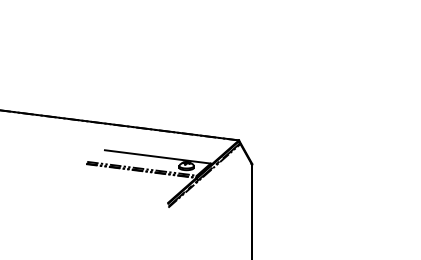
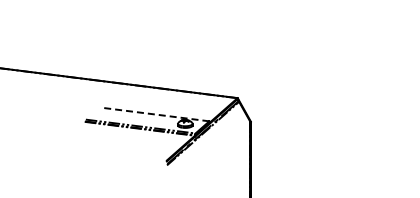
line: (157, 156) -> (156, 114), solid -> dashed

